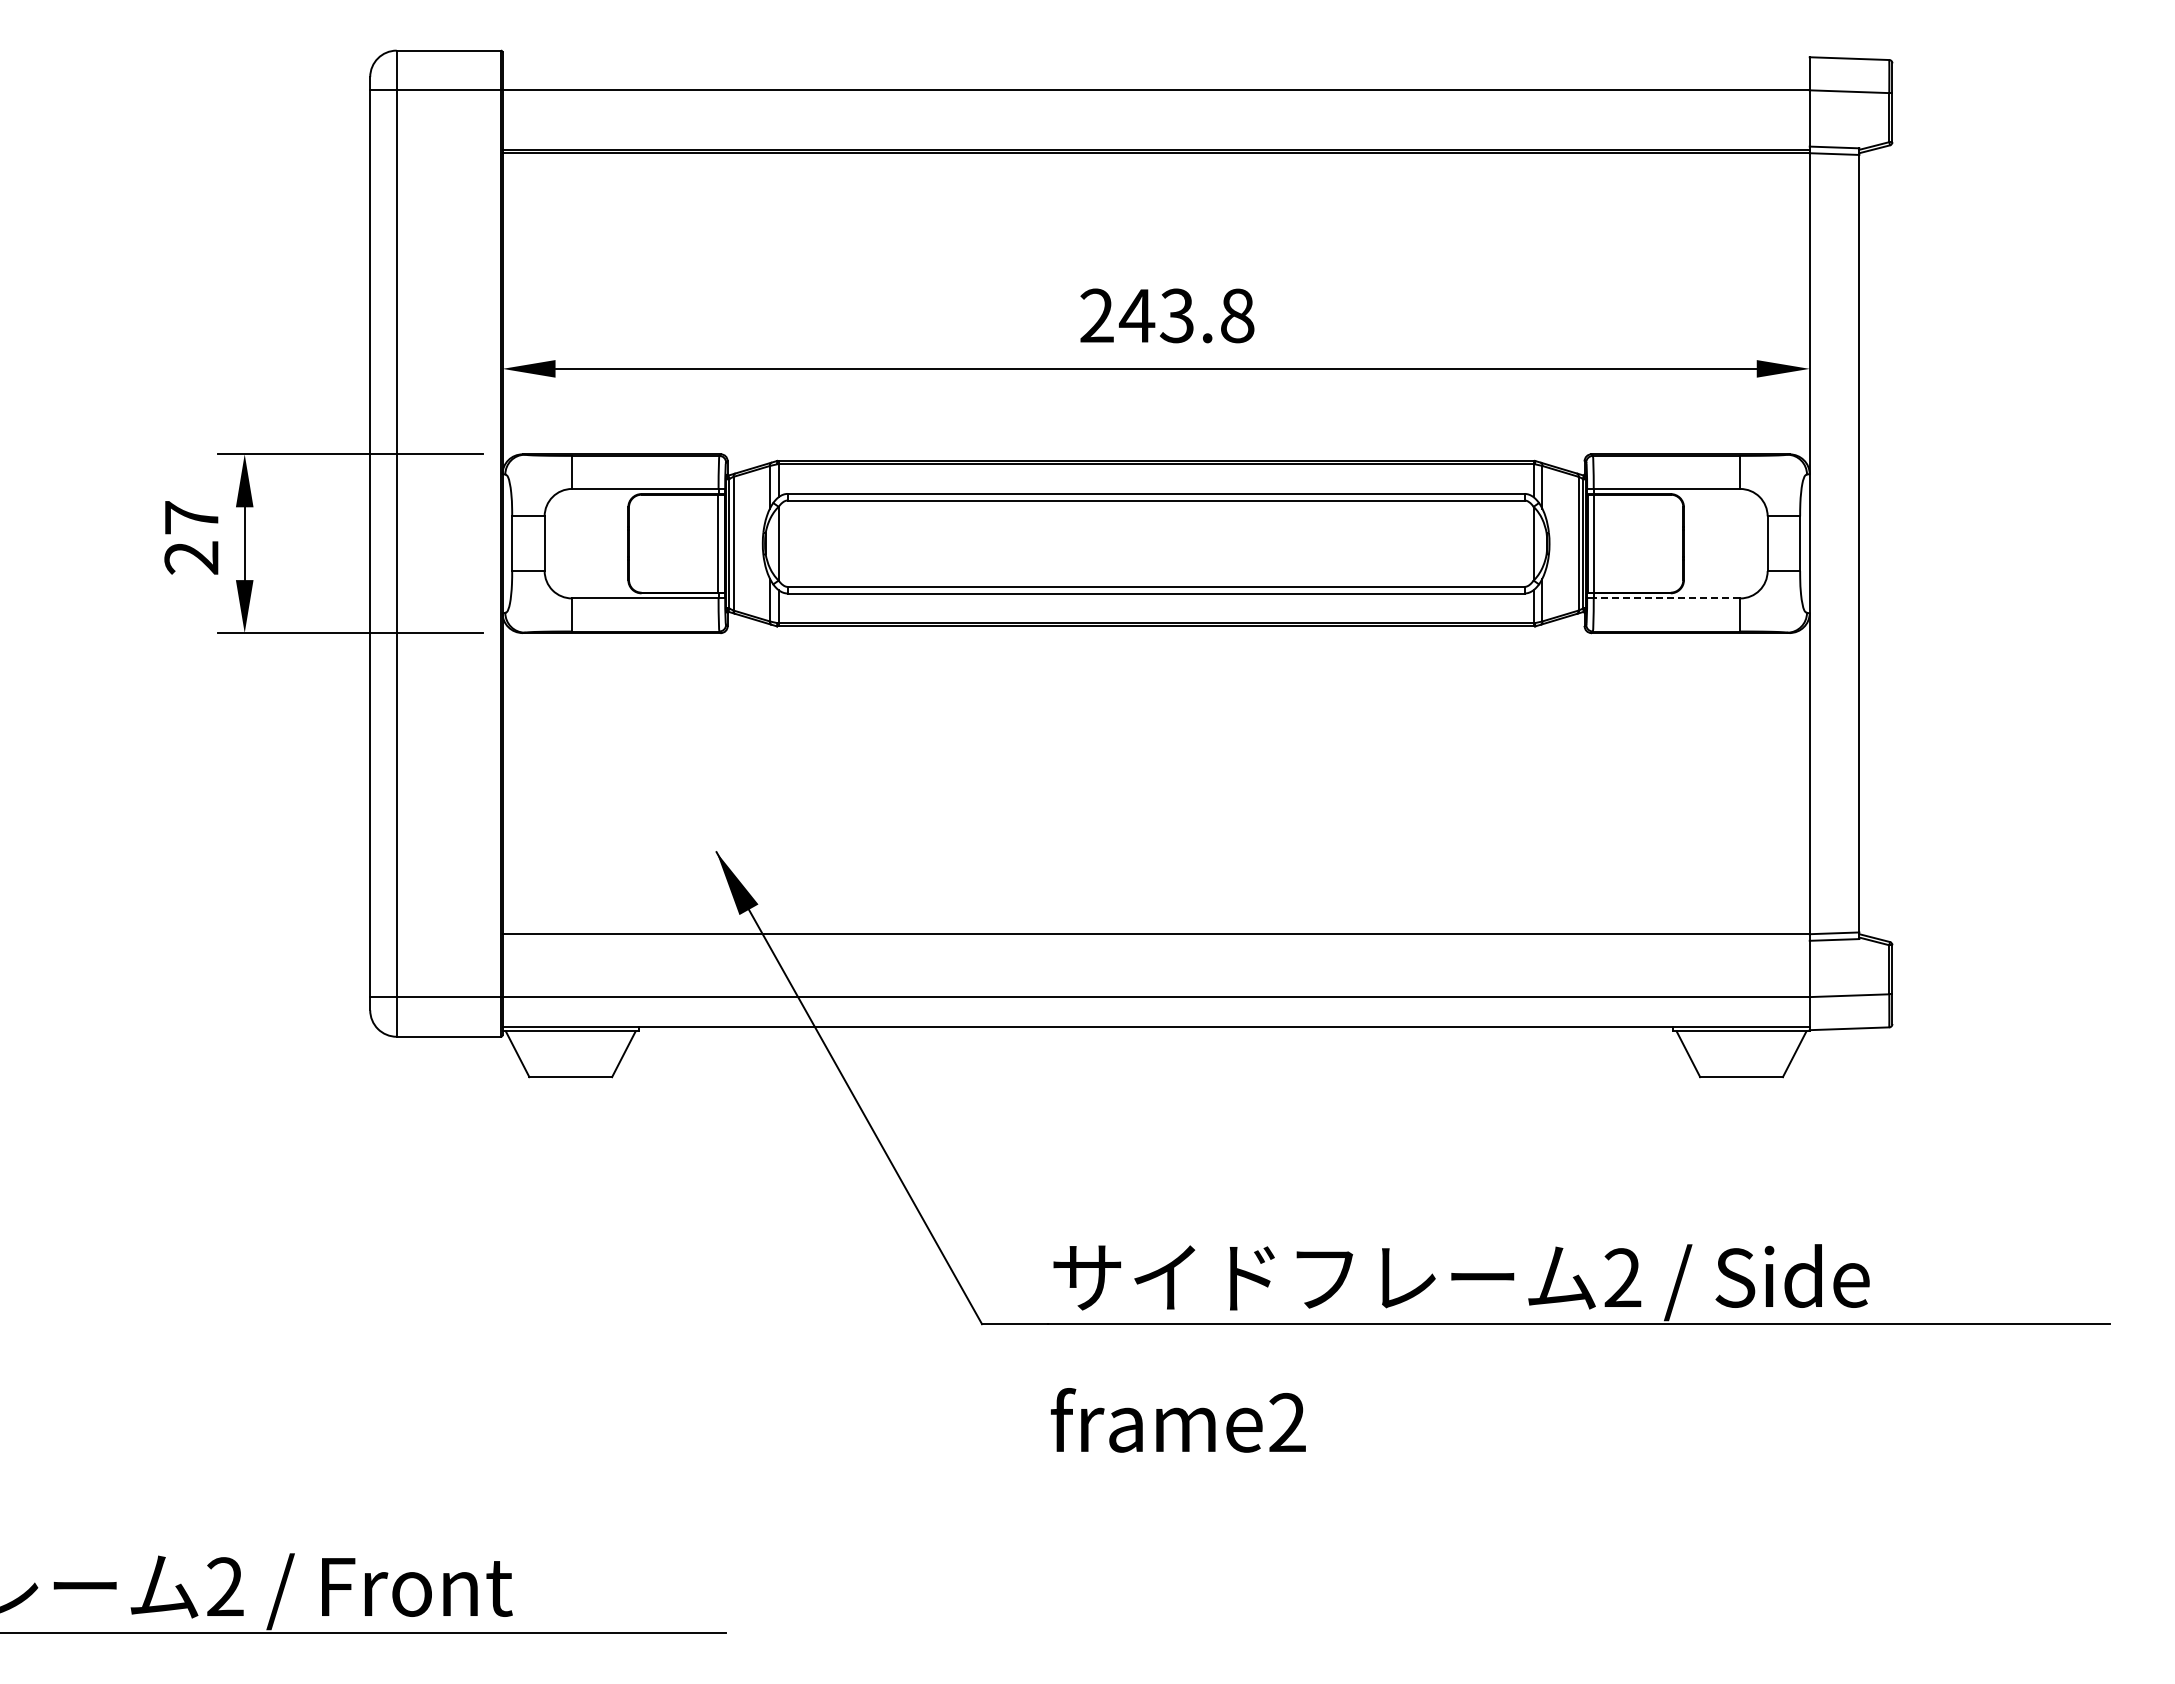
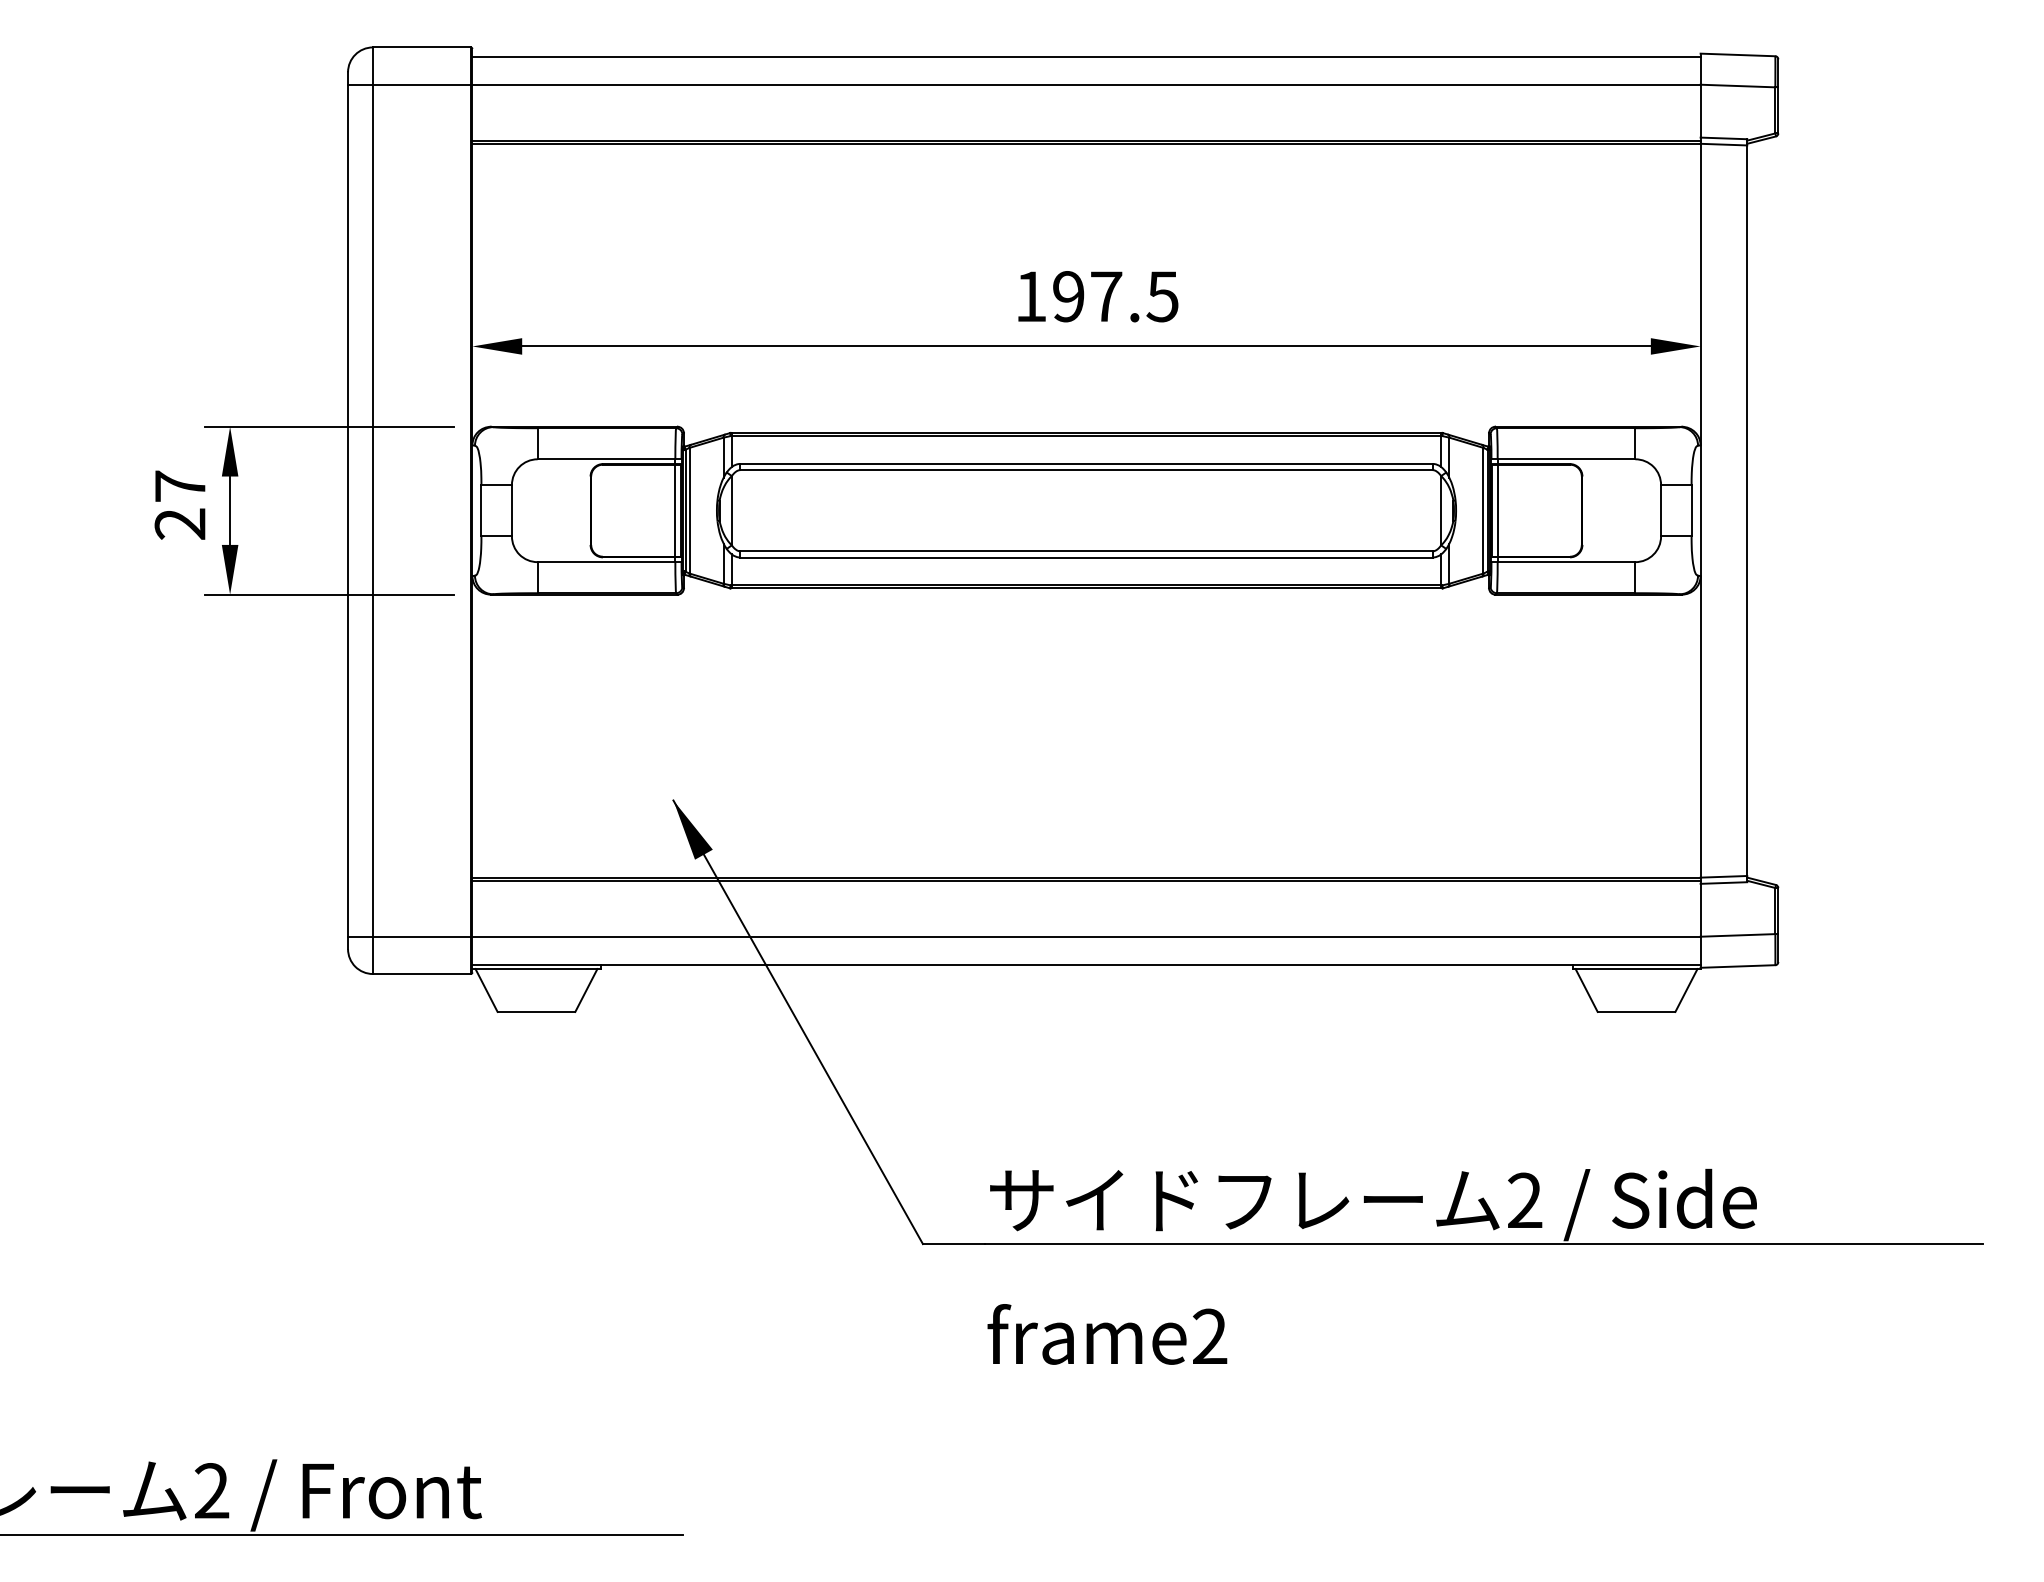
line: (1155, 60) -> (1085, 56), added
text: (1167, 315) -> (1097, 296), 243.8 -> 197.5
line: (1666, 598) -> (1566, 562), dashed -> solid
line: (1155, 937) -> (1085, 880), added

